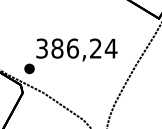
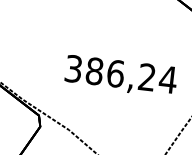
part: (29, 68) -> (53, 94), removed

